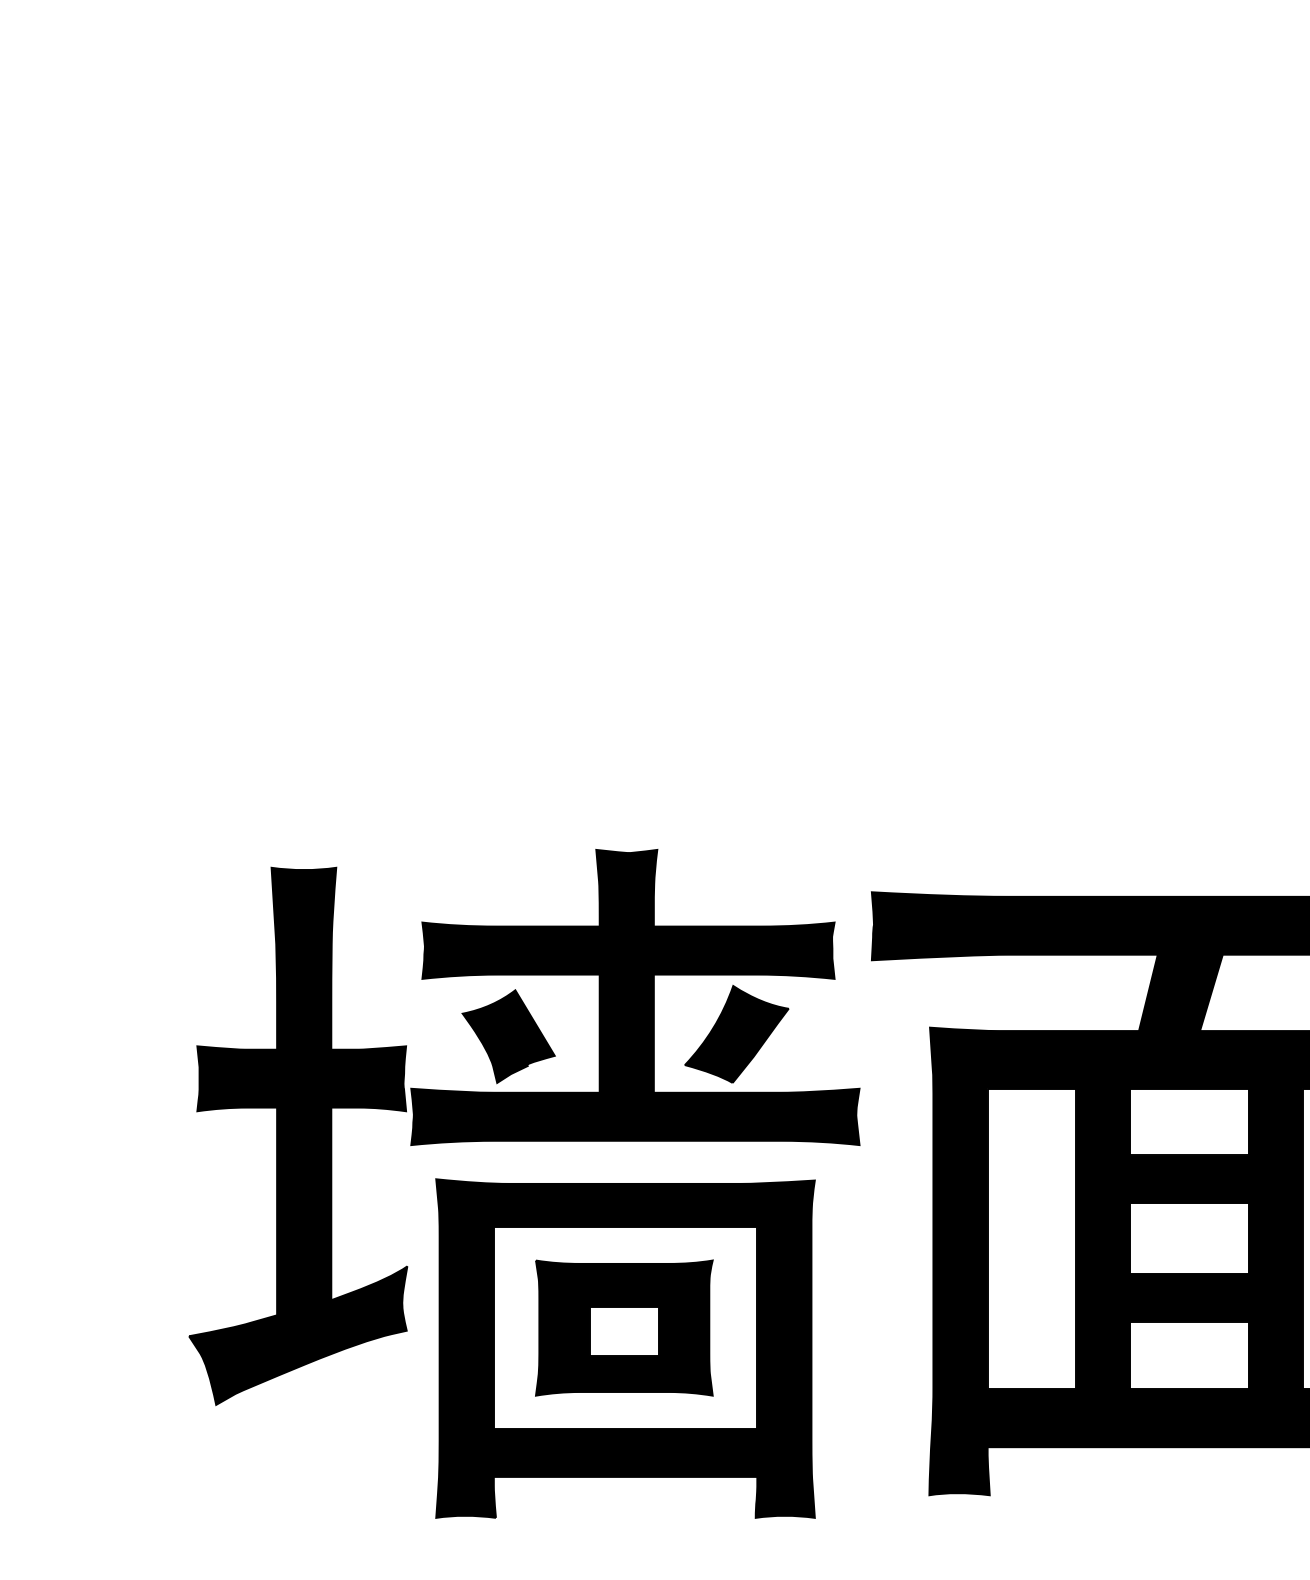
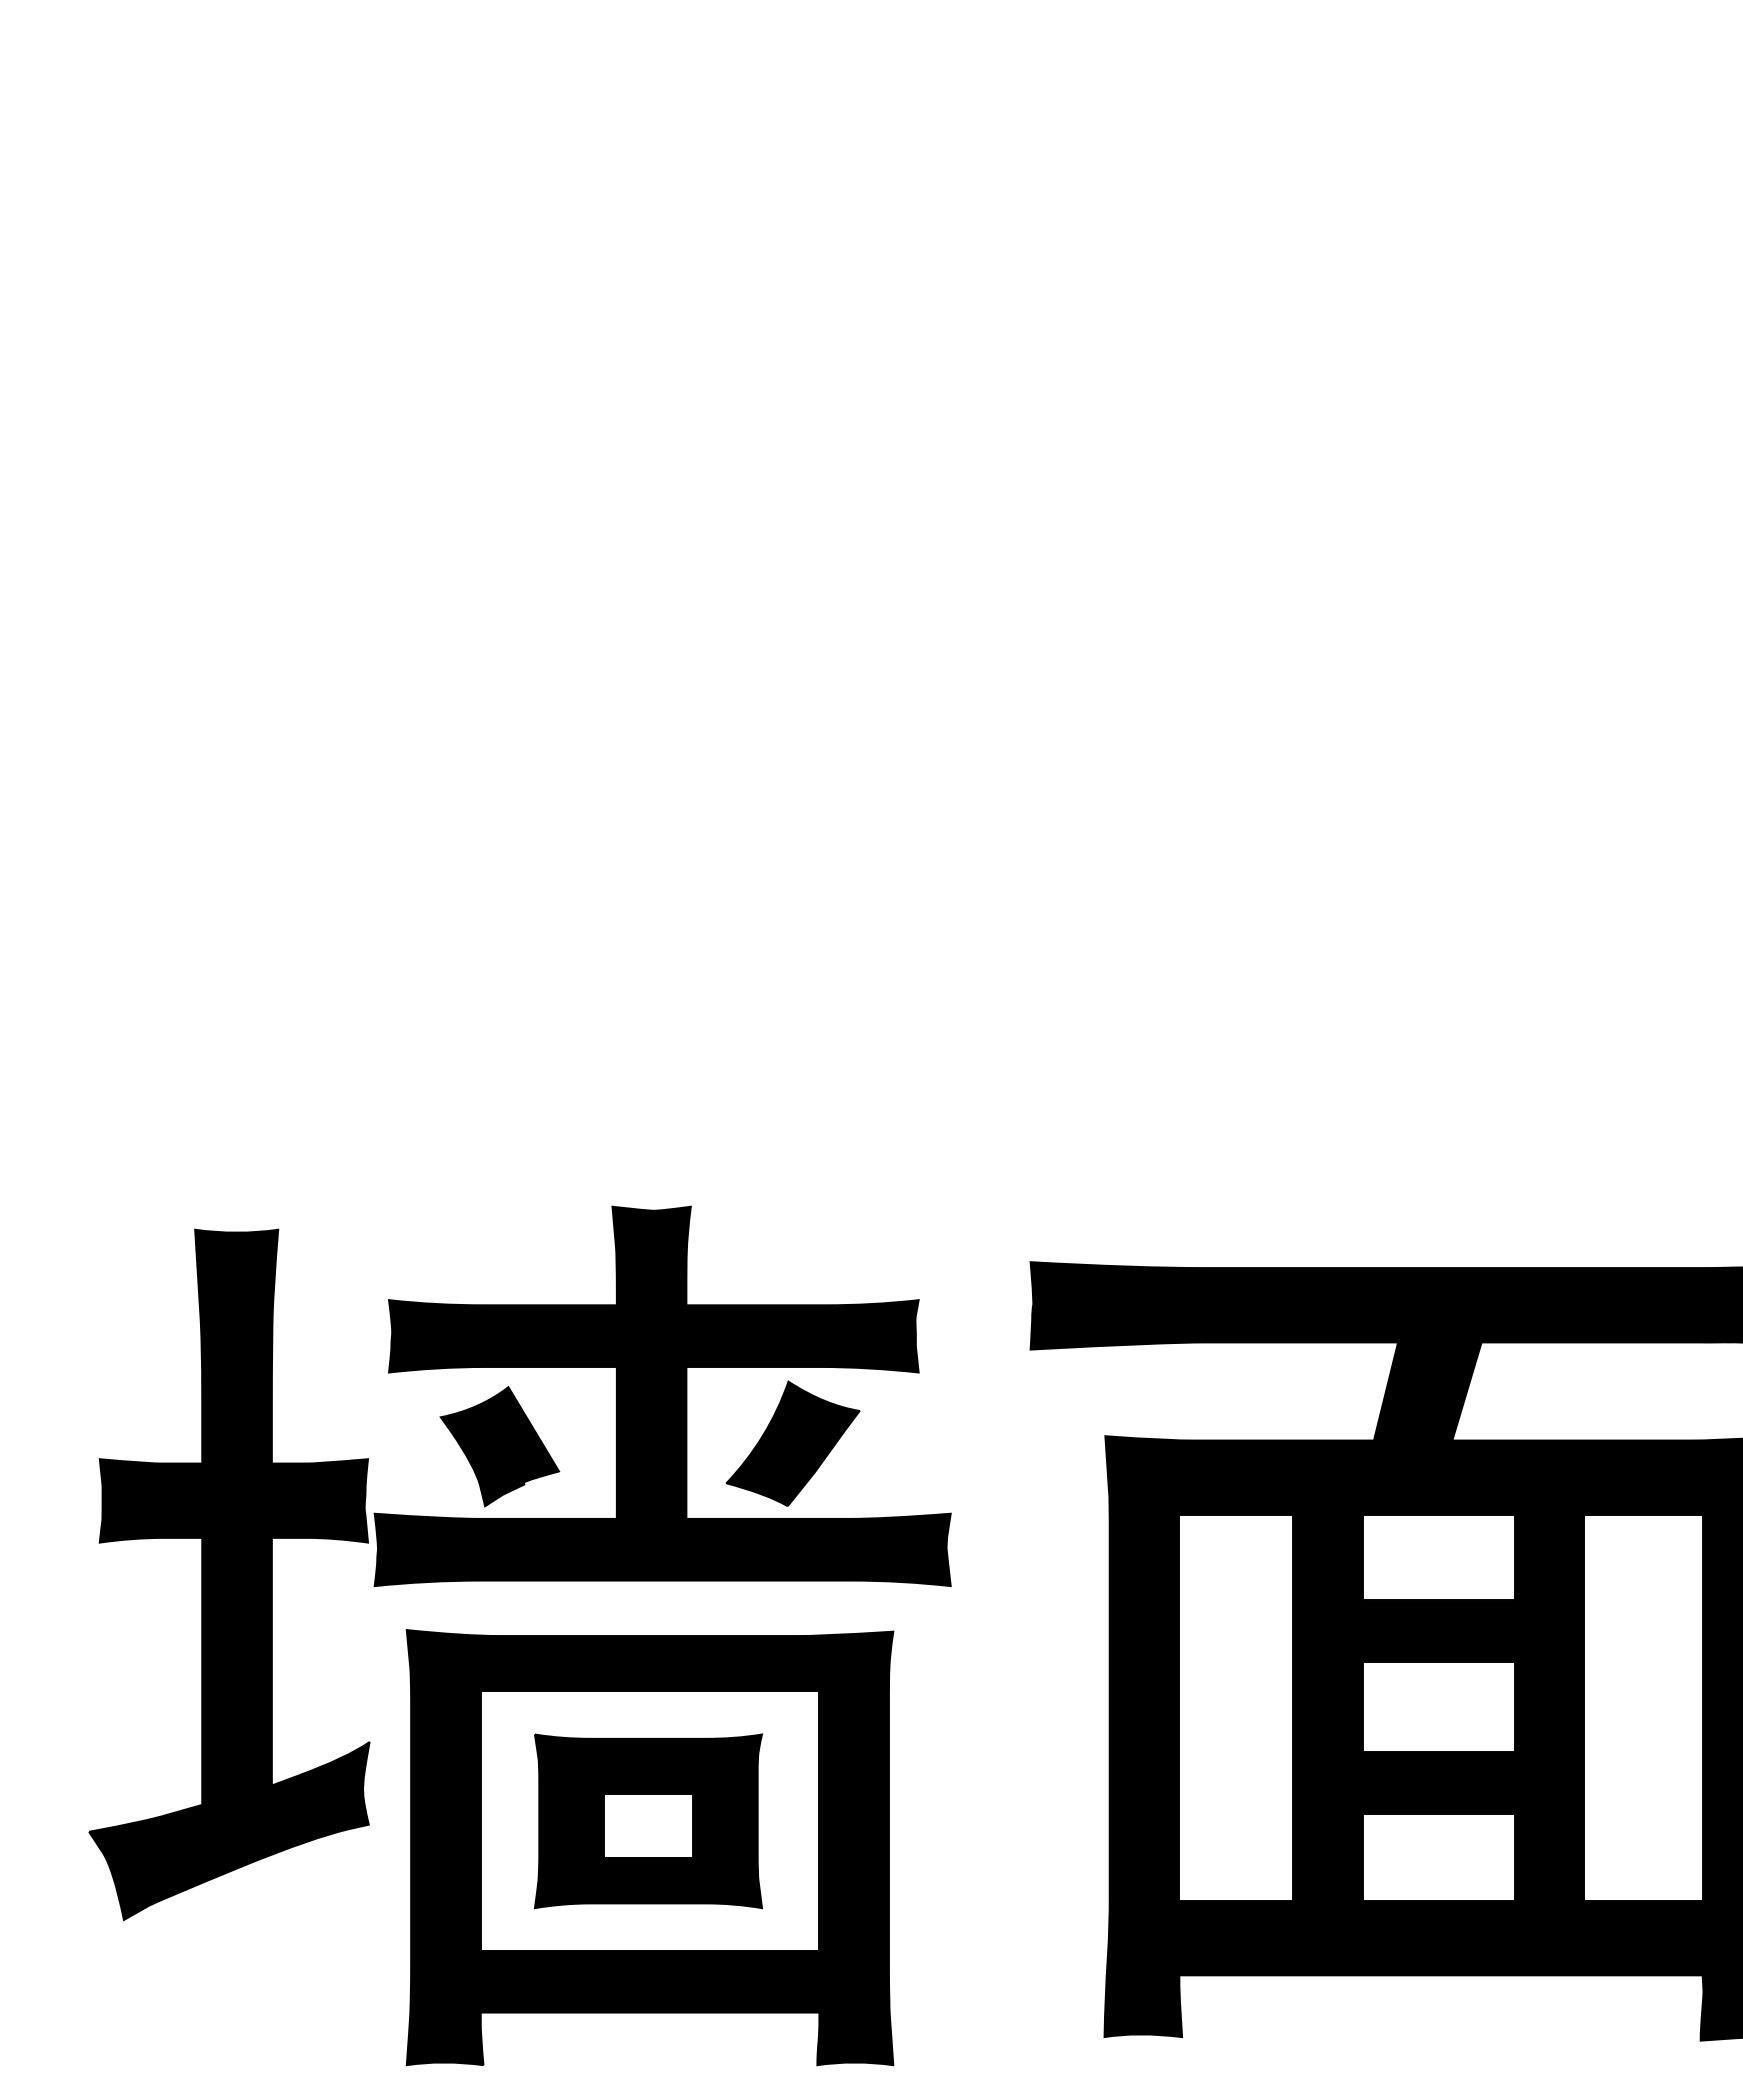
part: (523, 1183) -> (519, 1635), moved

